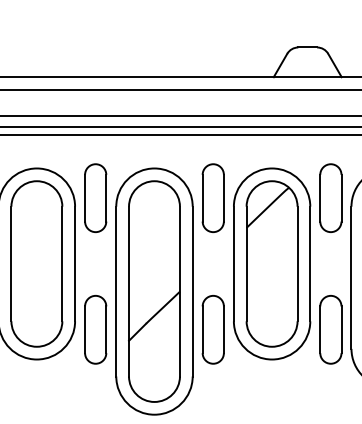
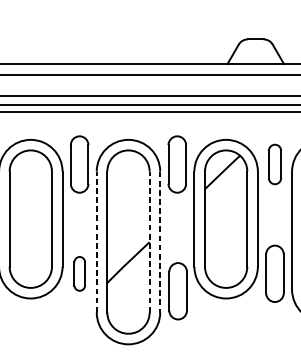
part: (330, 197) -> (274, 163), size x0.7
line: (116, 291) -> (96, 242), solid -> dashed
line: (179, 291) -> (149, 242), solid -> dashed
line: (192, 291) -> (160, 242), solid -> dashed
part: (95, 329) -> (79, 273), size x0.6
part: (212, 329) -> (177, 291), moved

